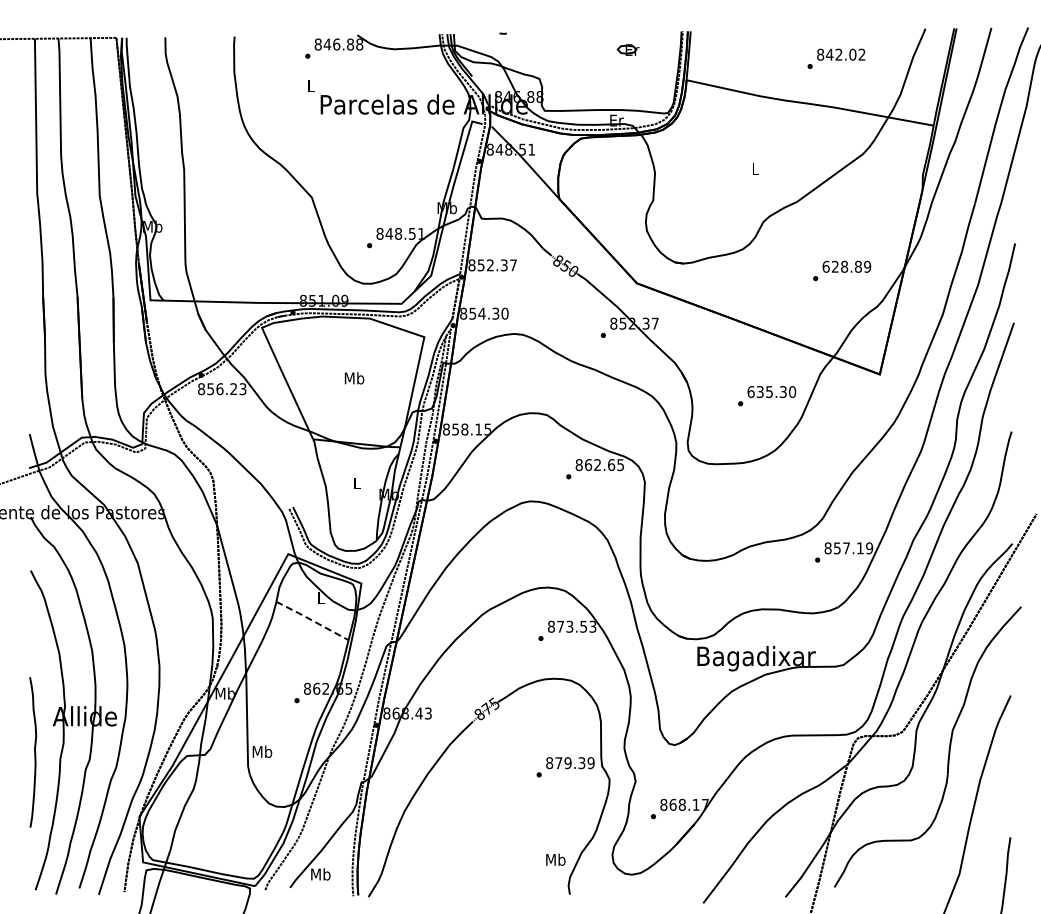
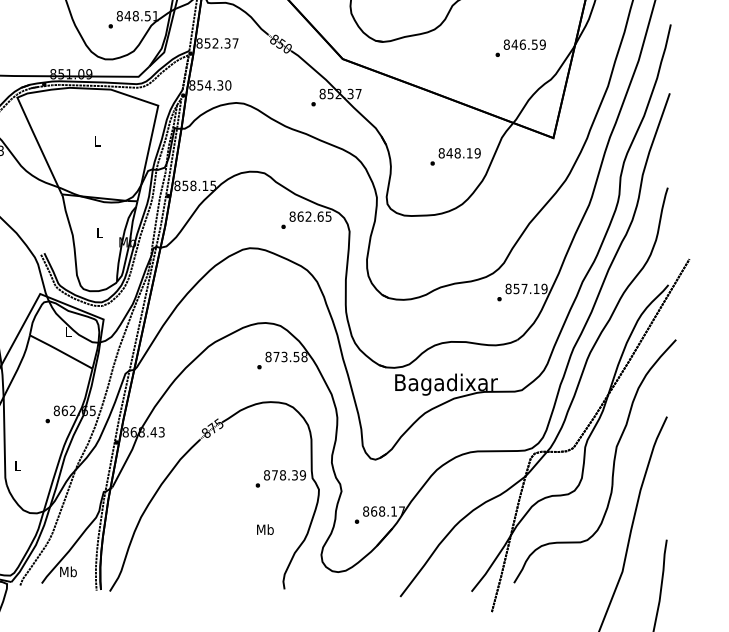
text: (841, 266) -> (520, 44), 628.89 -> 846.59
text: (354, 378) -> (97, 141), Mb -> L
text: (771, 392) -> (459, 153), 635.30 -> 848.19
line: (311, 619) -> (60, 350), dashed -> solid
text: (592, 626) -> (304, 356), 873.53 -> 873.58
text: (262, 751) -> (17, 465), Mb -> L
text: (567, 763) -> (282, 475), 879.39 -> 878.39
text: (555, 859) -> (265, 529), moved

